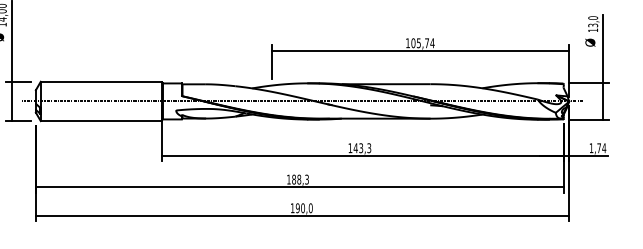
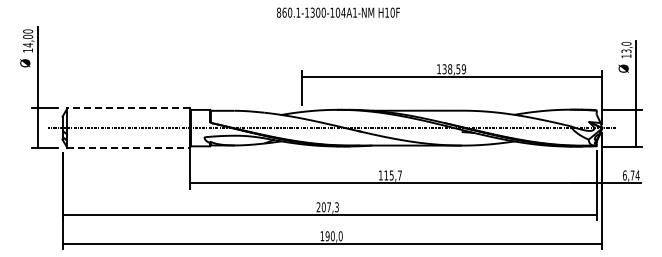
text: (423, 43) -> (454, 69), 105,74 -> 138,59
line: (101, 82) -> (128, 108), solid -> dashed
line: (102, 121) -> (129, 148), solid -> dashed
text: (361, 148) -> (392, 175), 143,3 -> 115,7
text: (591, 148) -> (624, 175), 1,74 -> 6,74
text: (293, 179) -> (323, 207), 188,3 -> 207,3

